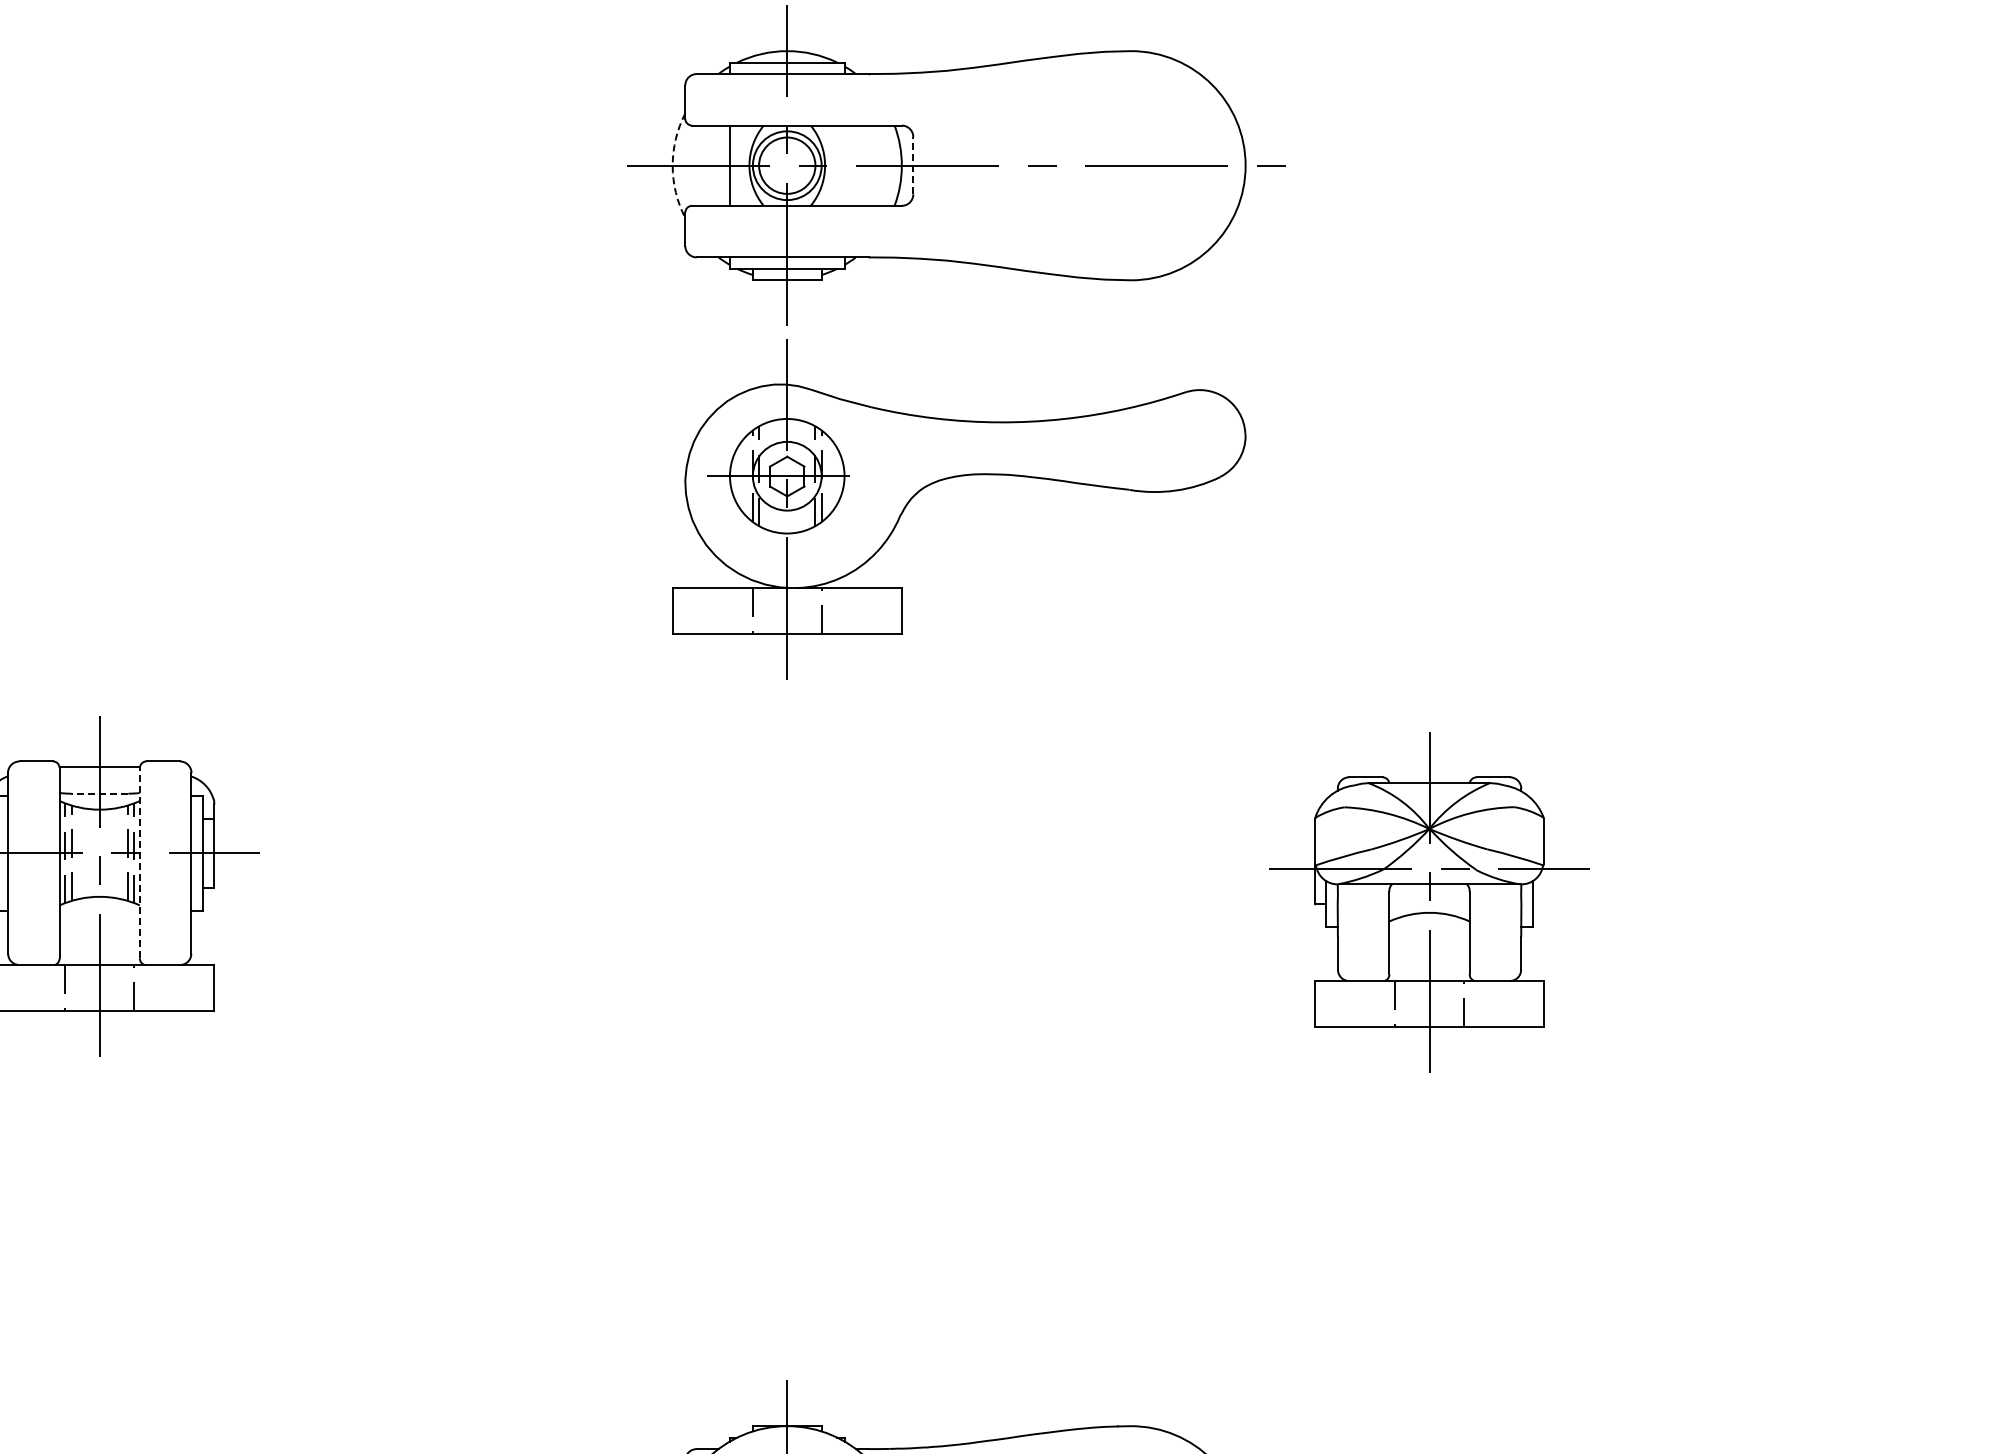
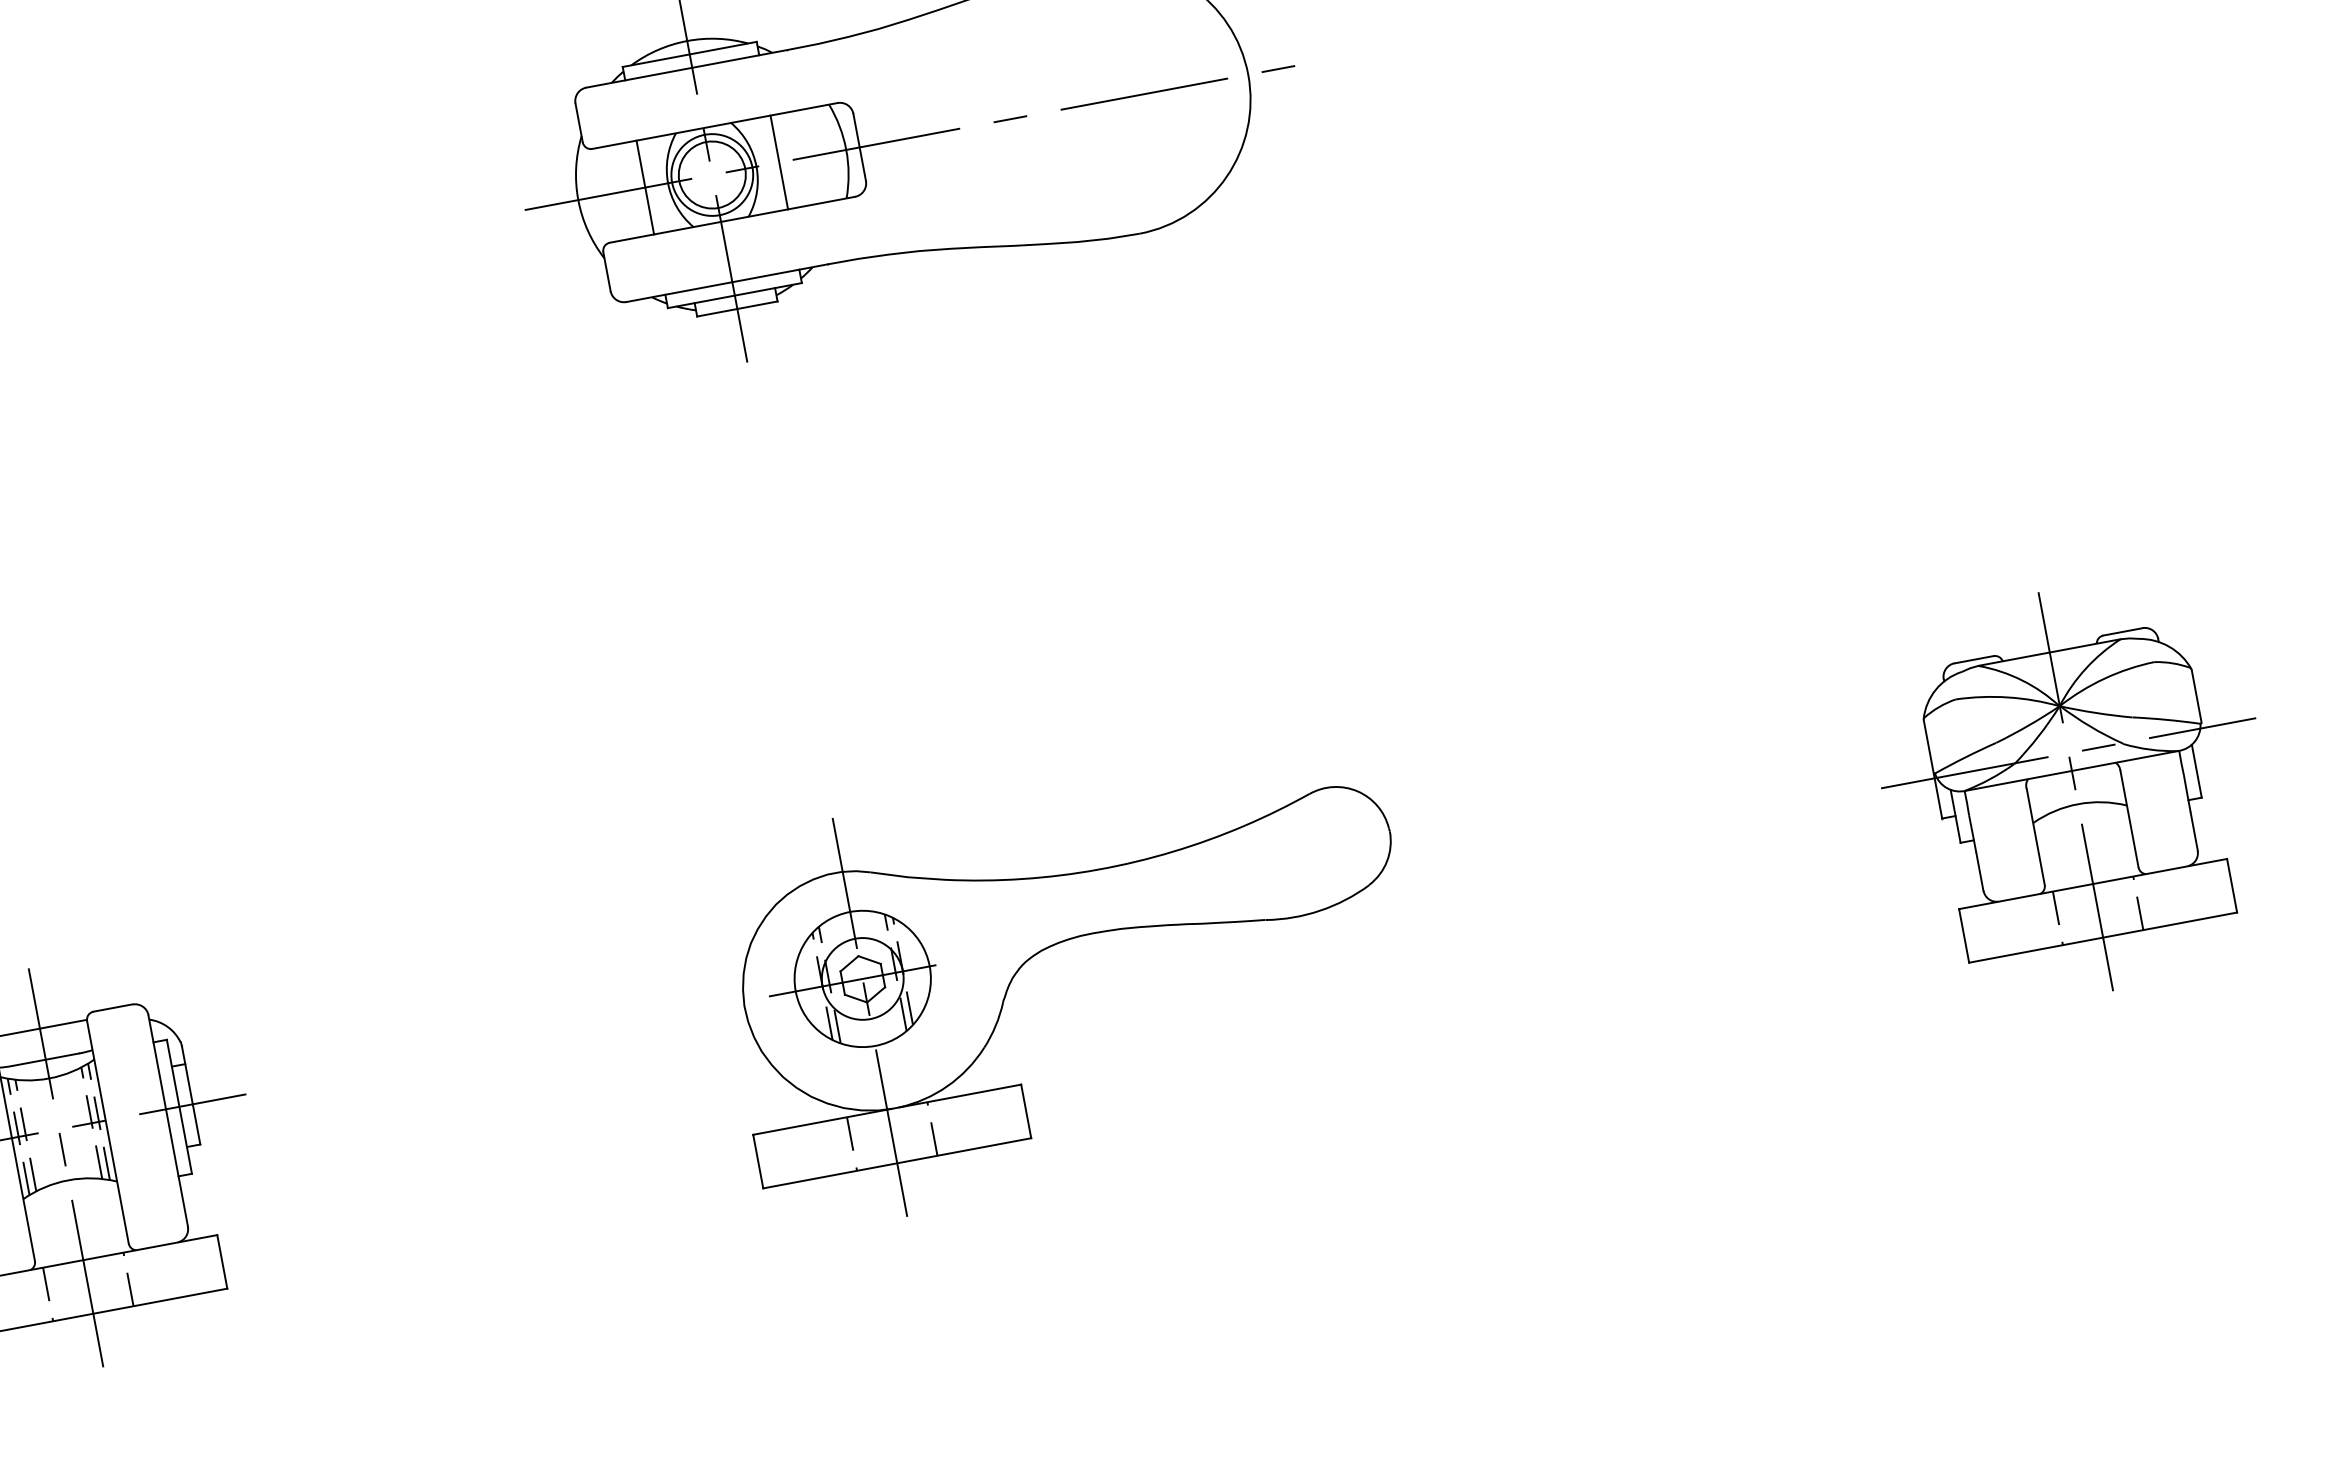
arc: (672, 165) -> (578, 199), dashed -> solid
line: (844, 165) -> (779, 162), added
line: (913, 165) -> (859, 147), dashed -> solid
part: (952, 478) -> (1056, 945), moved
line: (99, 793) -> (45, 1059), dashed -> solid
line: (139, 863) -> (107, 1132), dashed -> solid
part: (1429, 902) -> (2075, 792), moved

